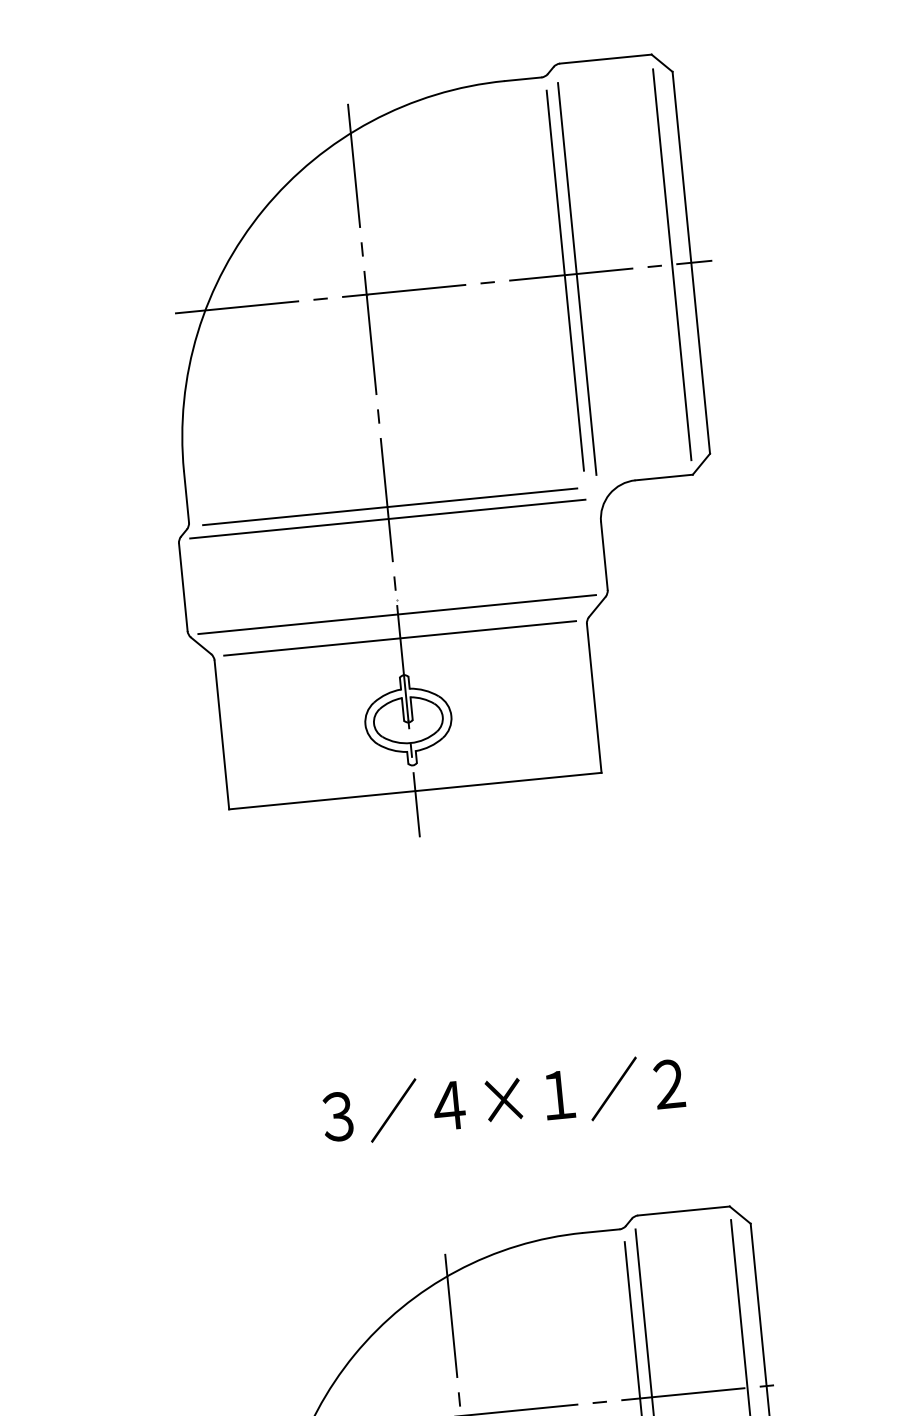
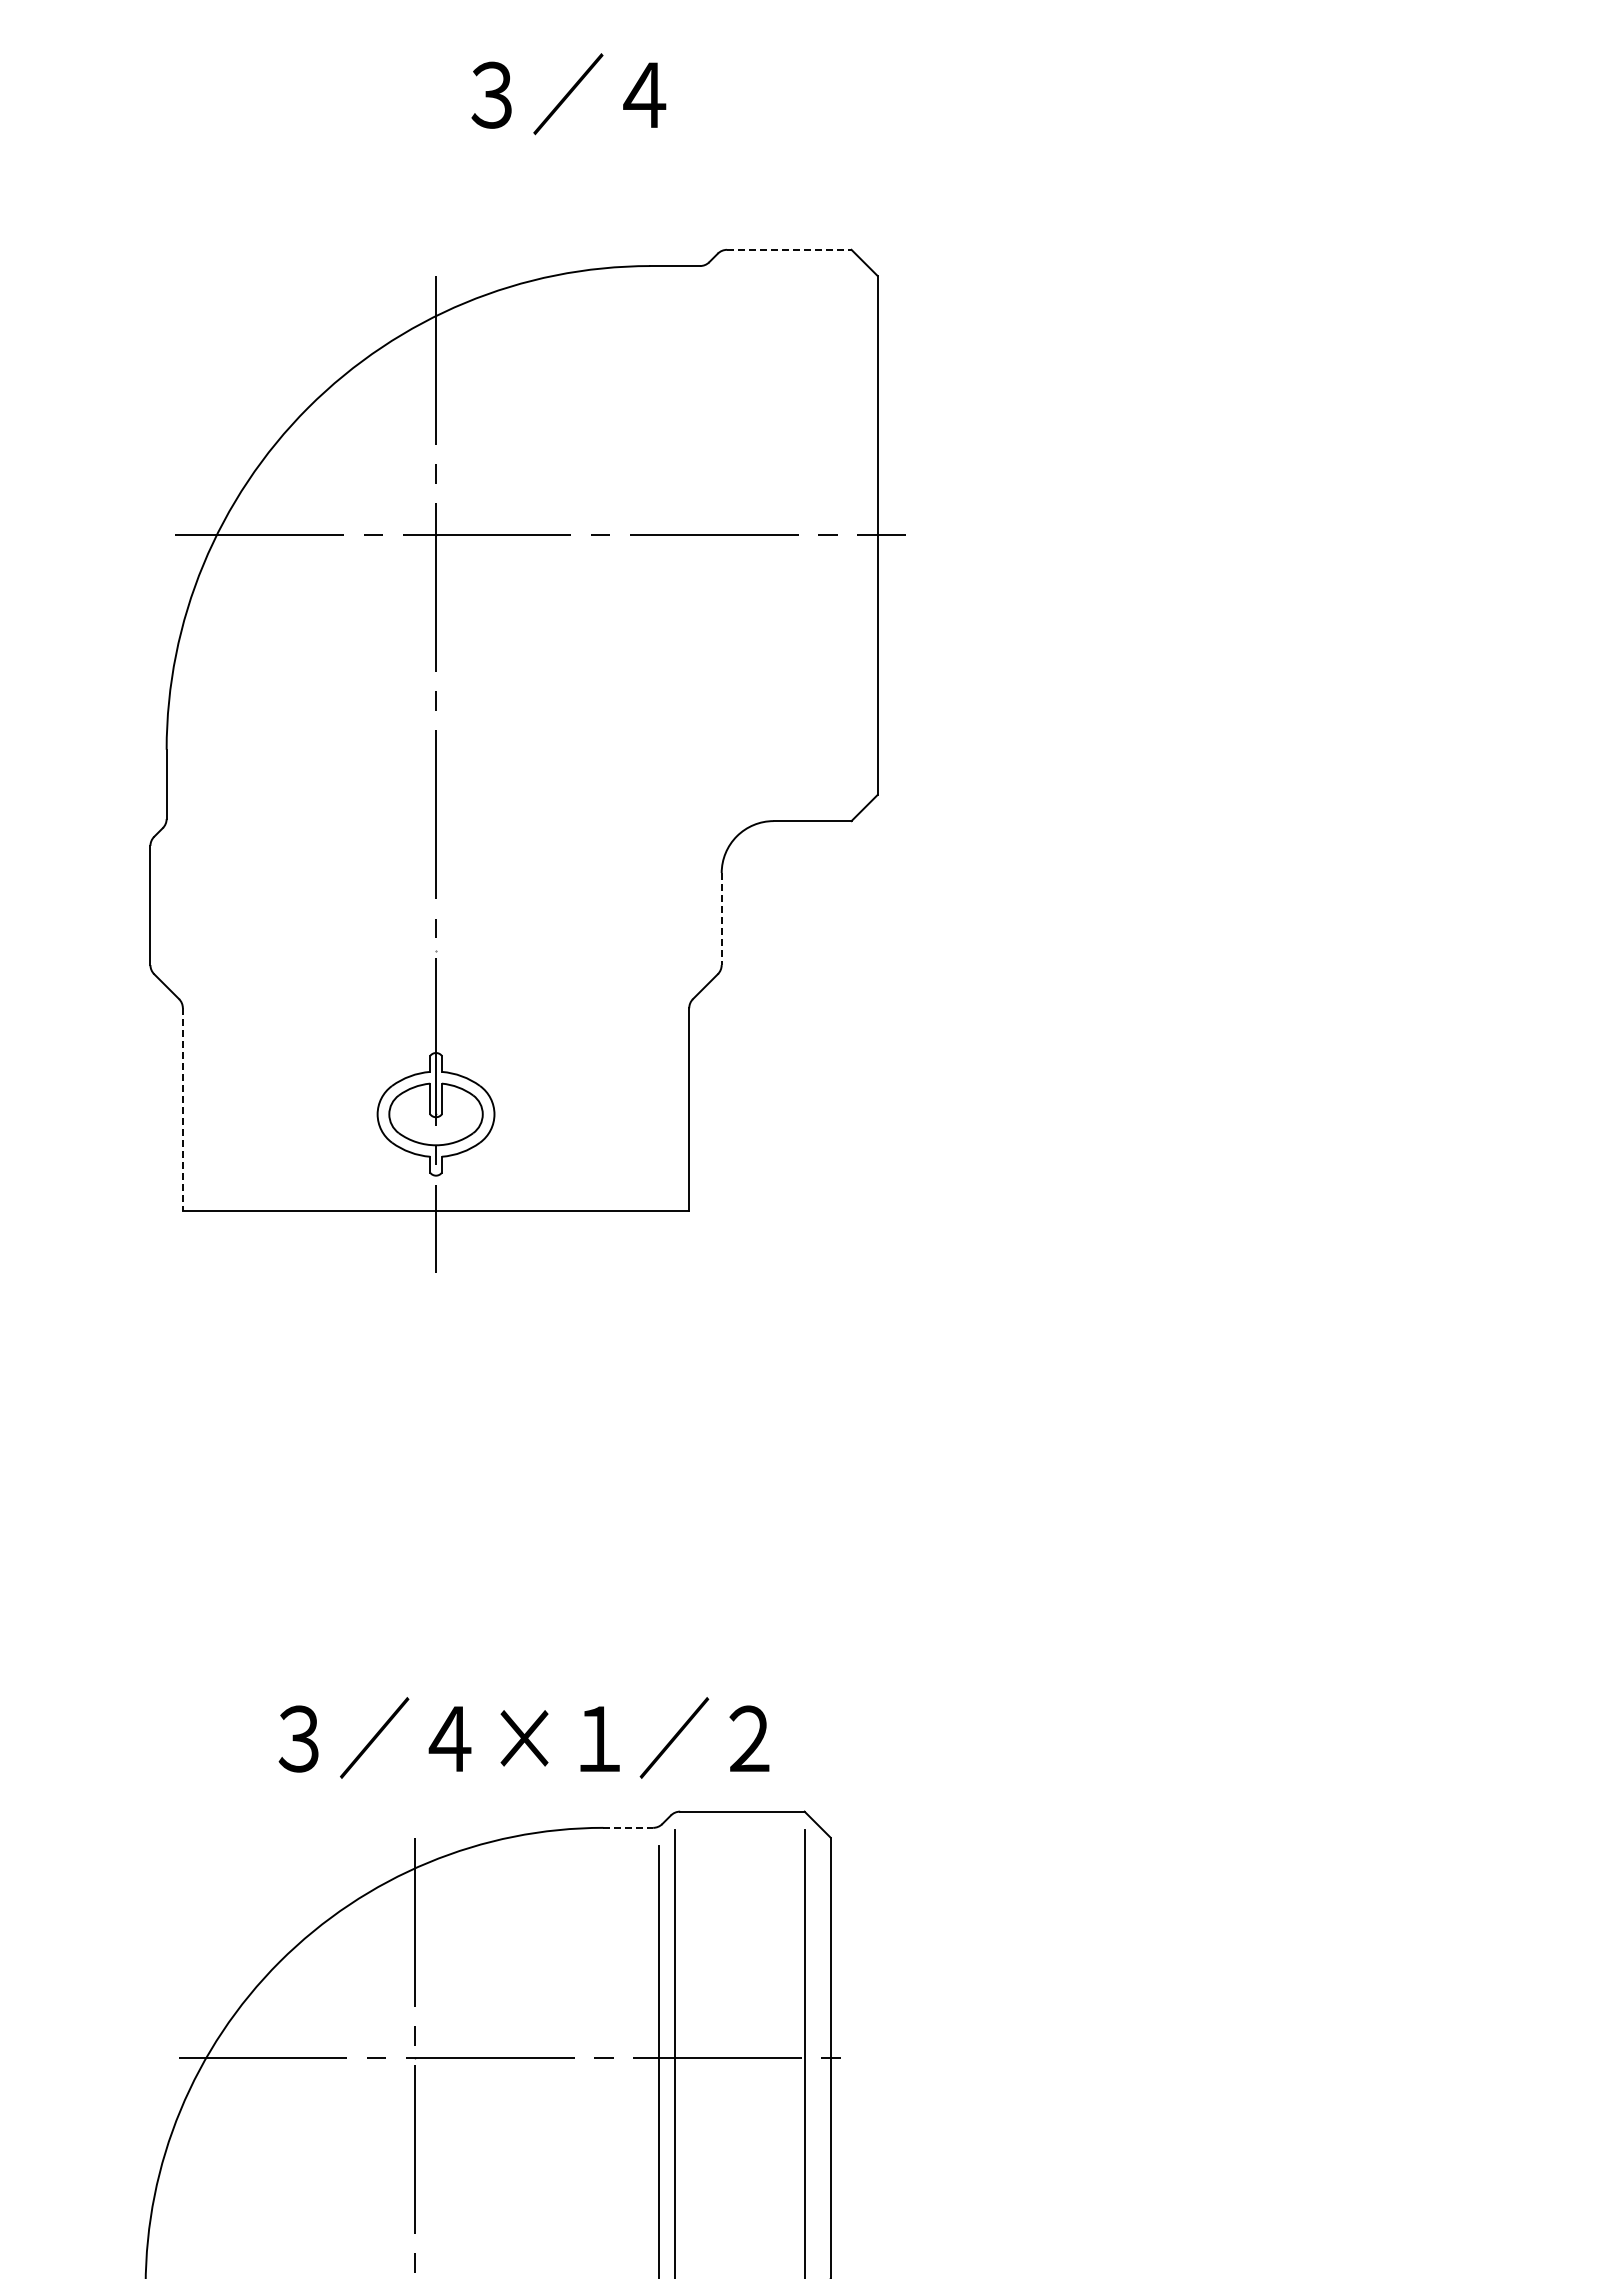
line: (605, 58) -> (789, 249), solid -> dashed
line: (672, 264) -> (851, 535), removed
line: (577, 278) -> (721, 541), removed
line: (565, 280) -> (705, 542), removed
line: (390, 506) -> (439, 824), removed
line: (387, 519) -> (434, 840), removed
line: (604, 556) -> (721, 919), solid -> dashed
line: (396, 614) -> (434, 970), removed
line: (399, 638) -> (435, 1002), removed
line: (221, 735) -> (182, 1109), solid -> dashed
text: (503, 1099) -> (523, 1737), moved
line: (601, 1230) -> (628, 1827), solid -> dashed

